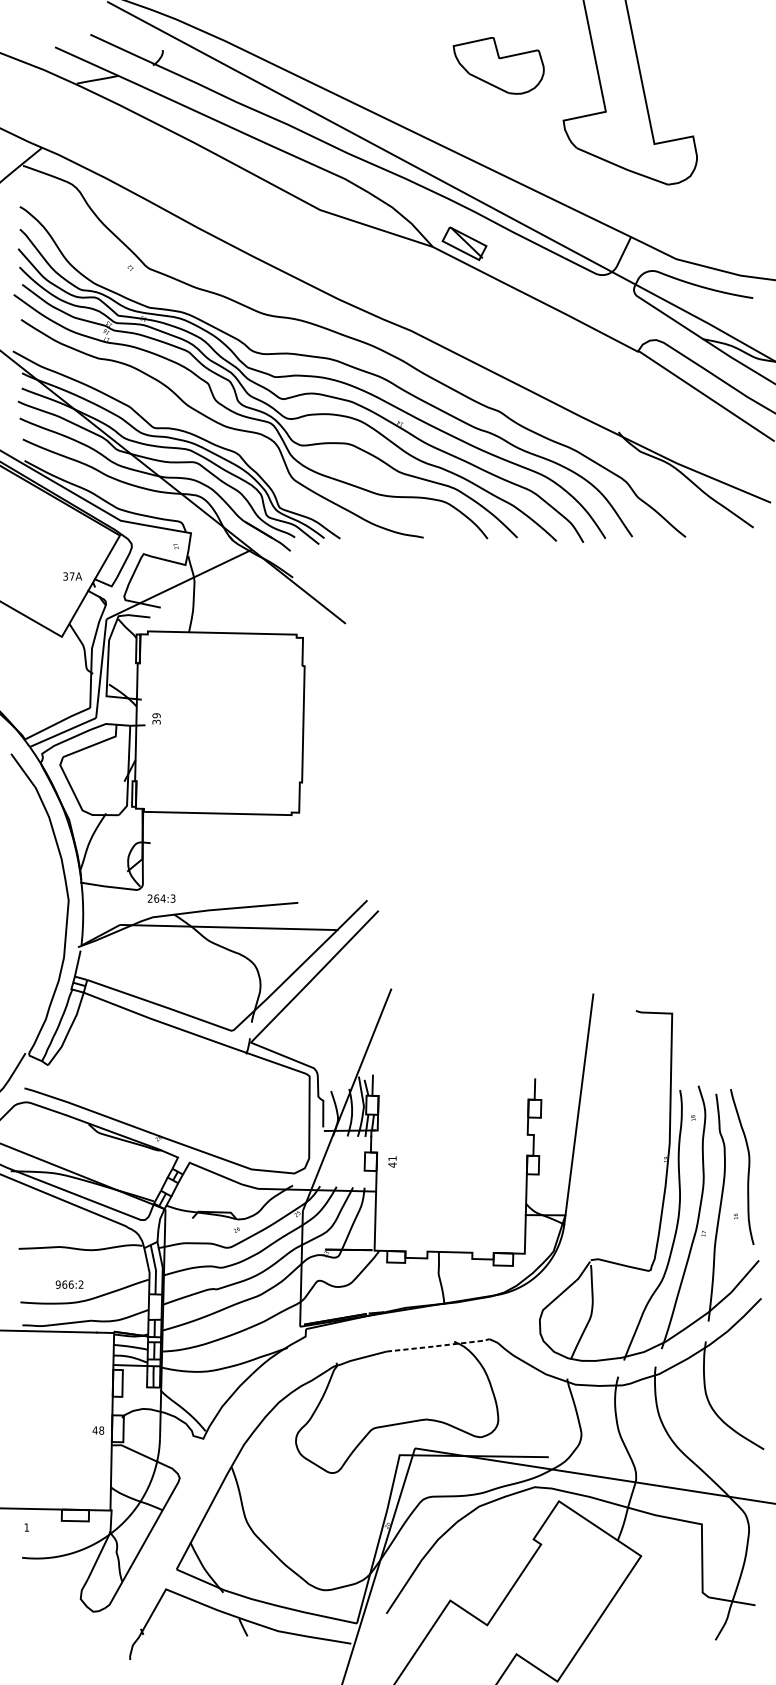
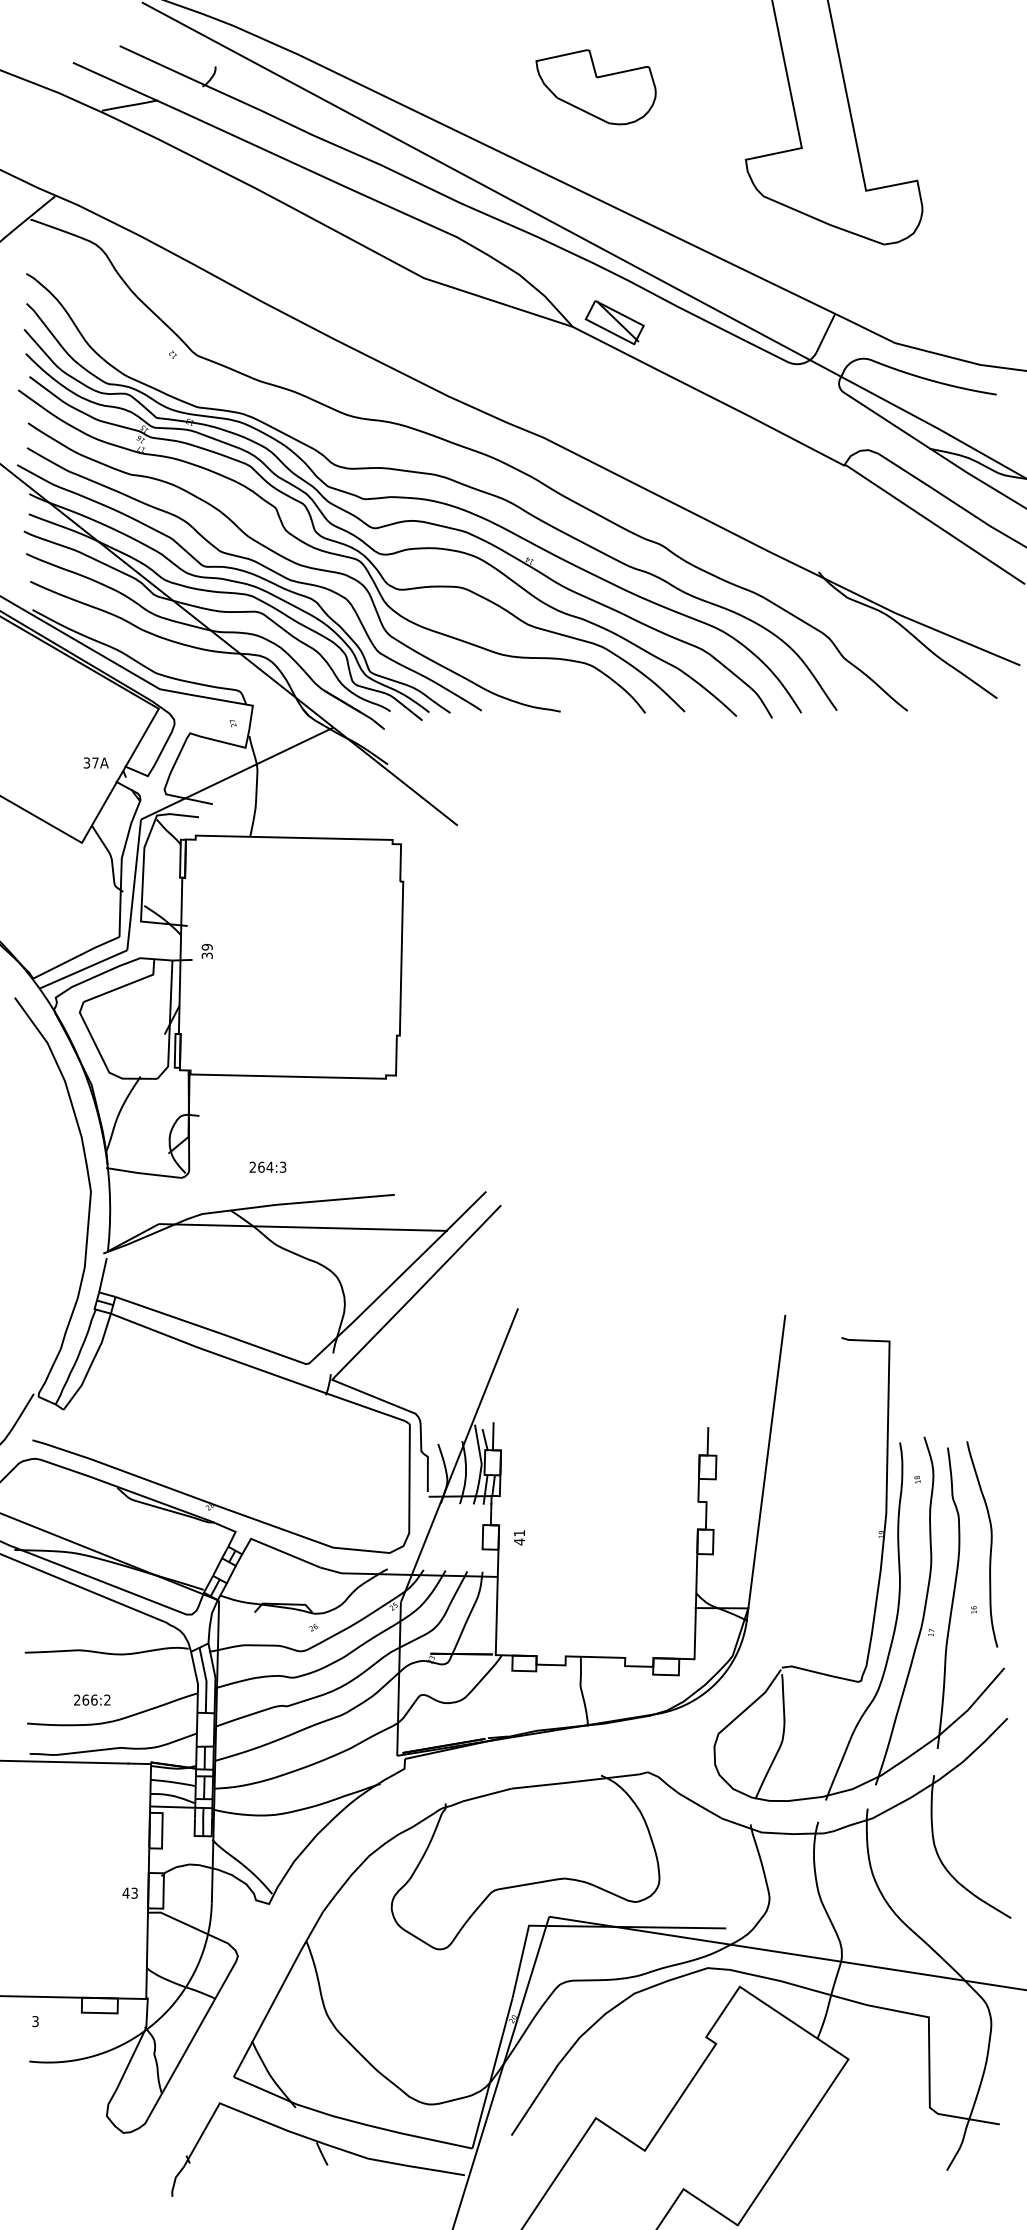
part: (498, 66) -> (595, 87), moved
curve: (196, 427) -> (260, 565), added
text: (161, 898) -> (267, 1166), moved
text: (57, 1284) -> (76, 1699), 966:2 -> 266:2
line: (438, 1346) -> (580, 1781), dashed -> solid
text: (101, 1430) -> (134, 1892), 48 -> 43
text: (26, 1527) -> (35, 2021), 1 -> 3

